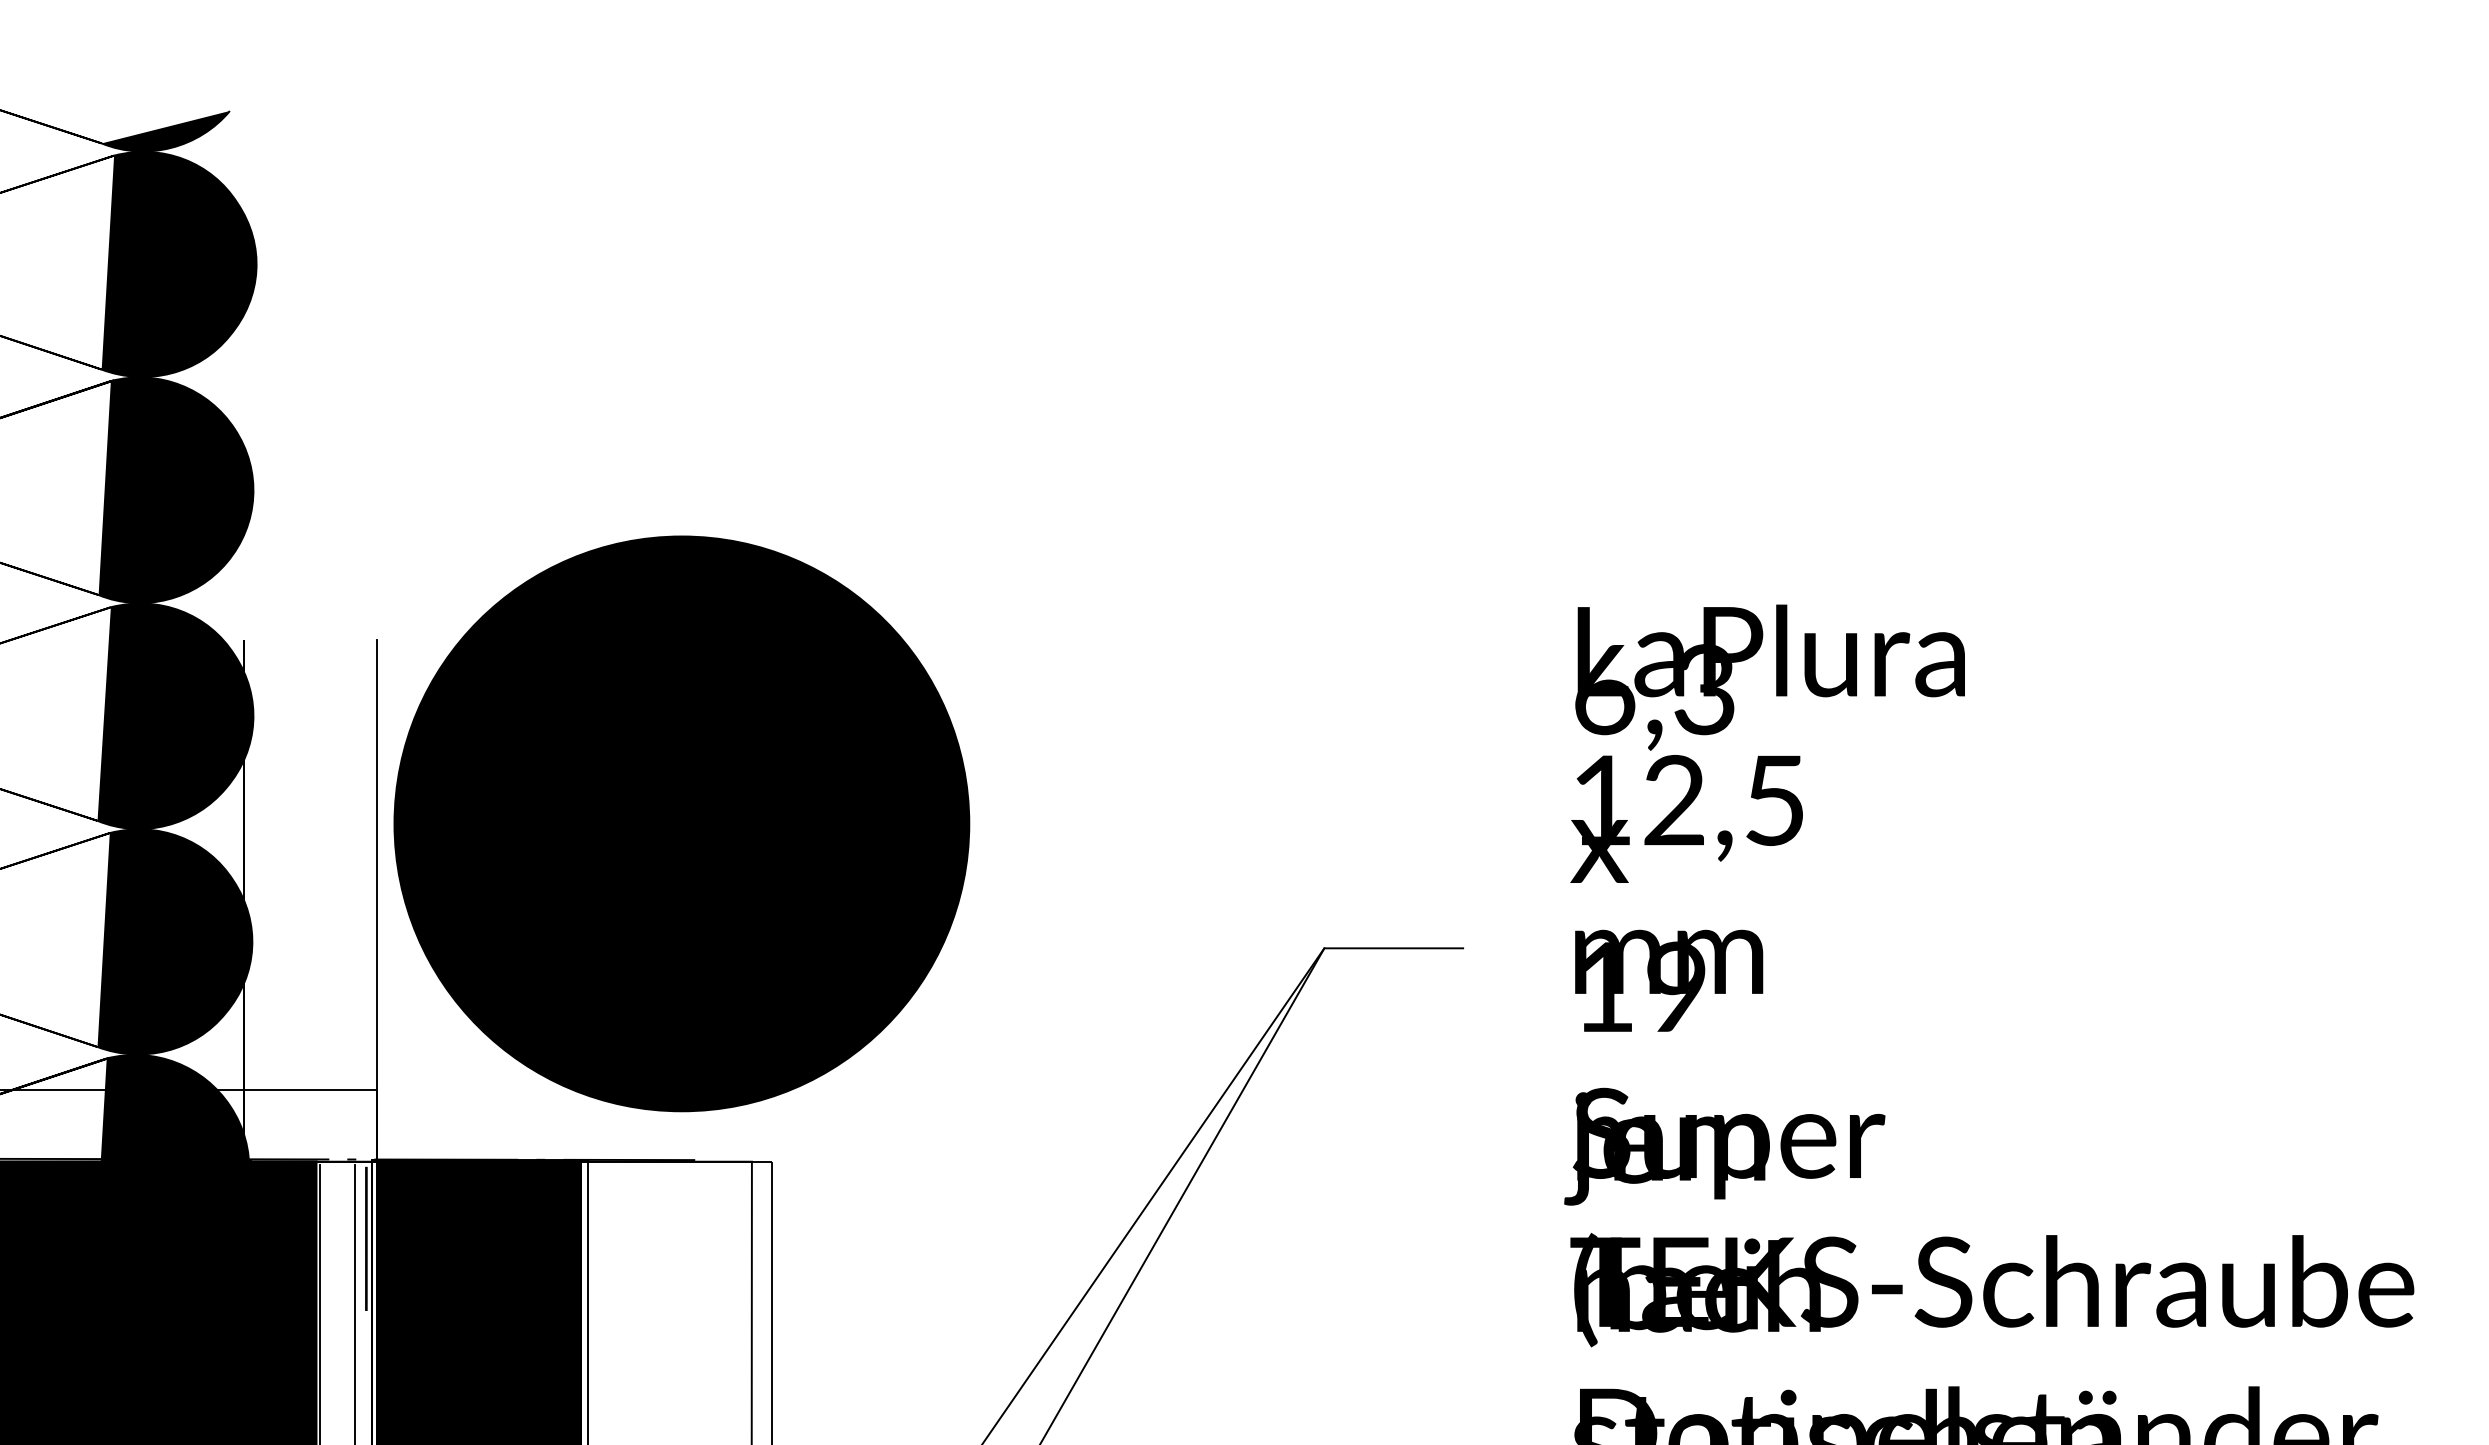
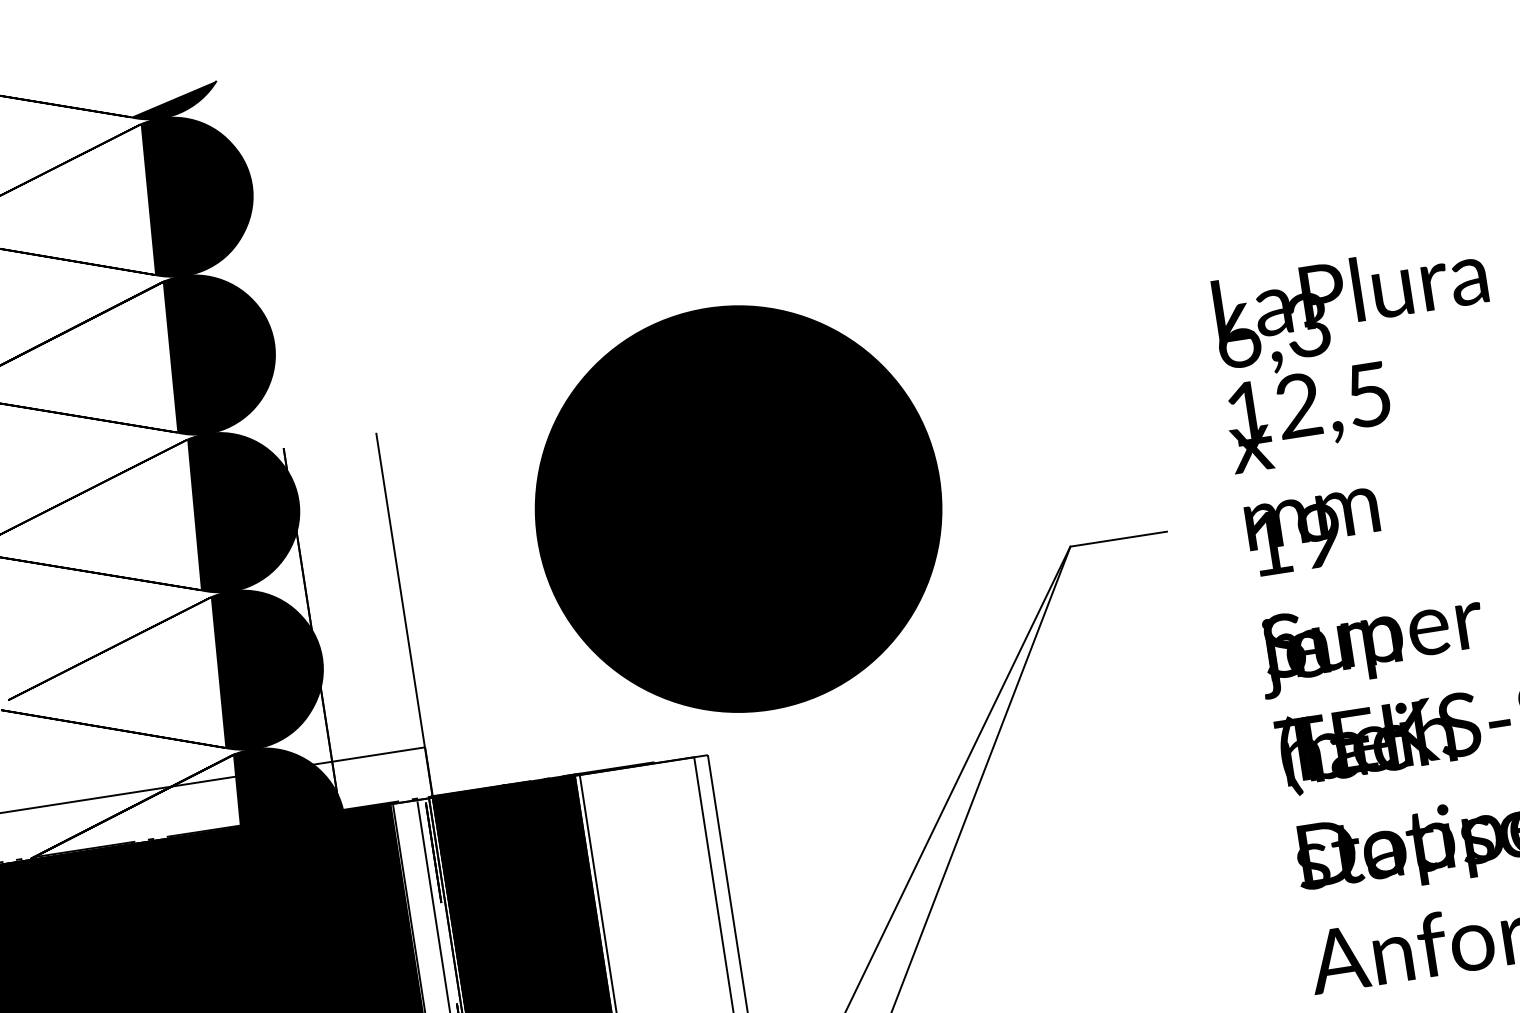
part: (681, 823) -> (738, 508), moved

